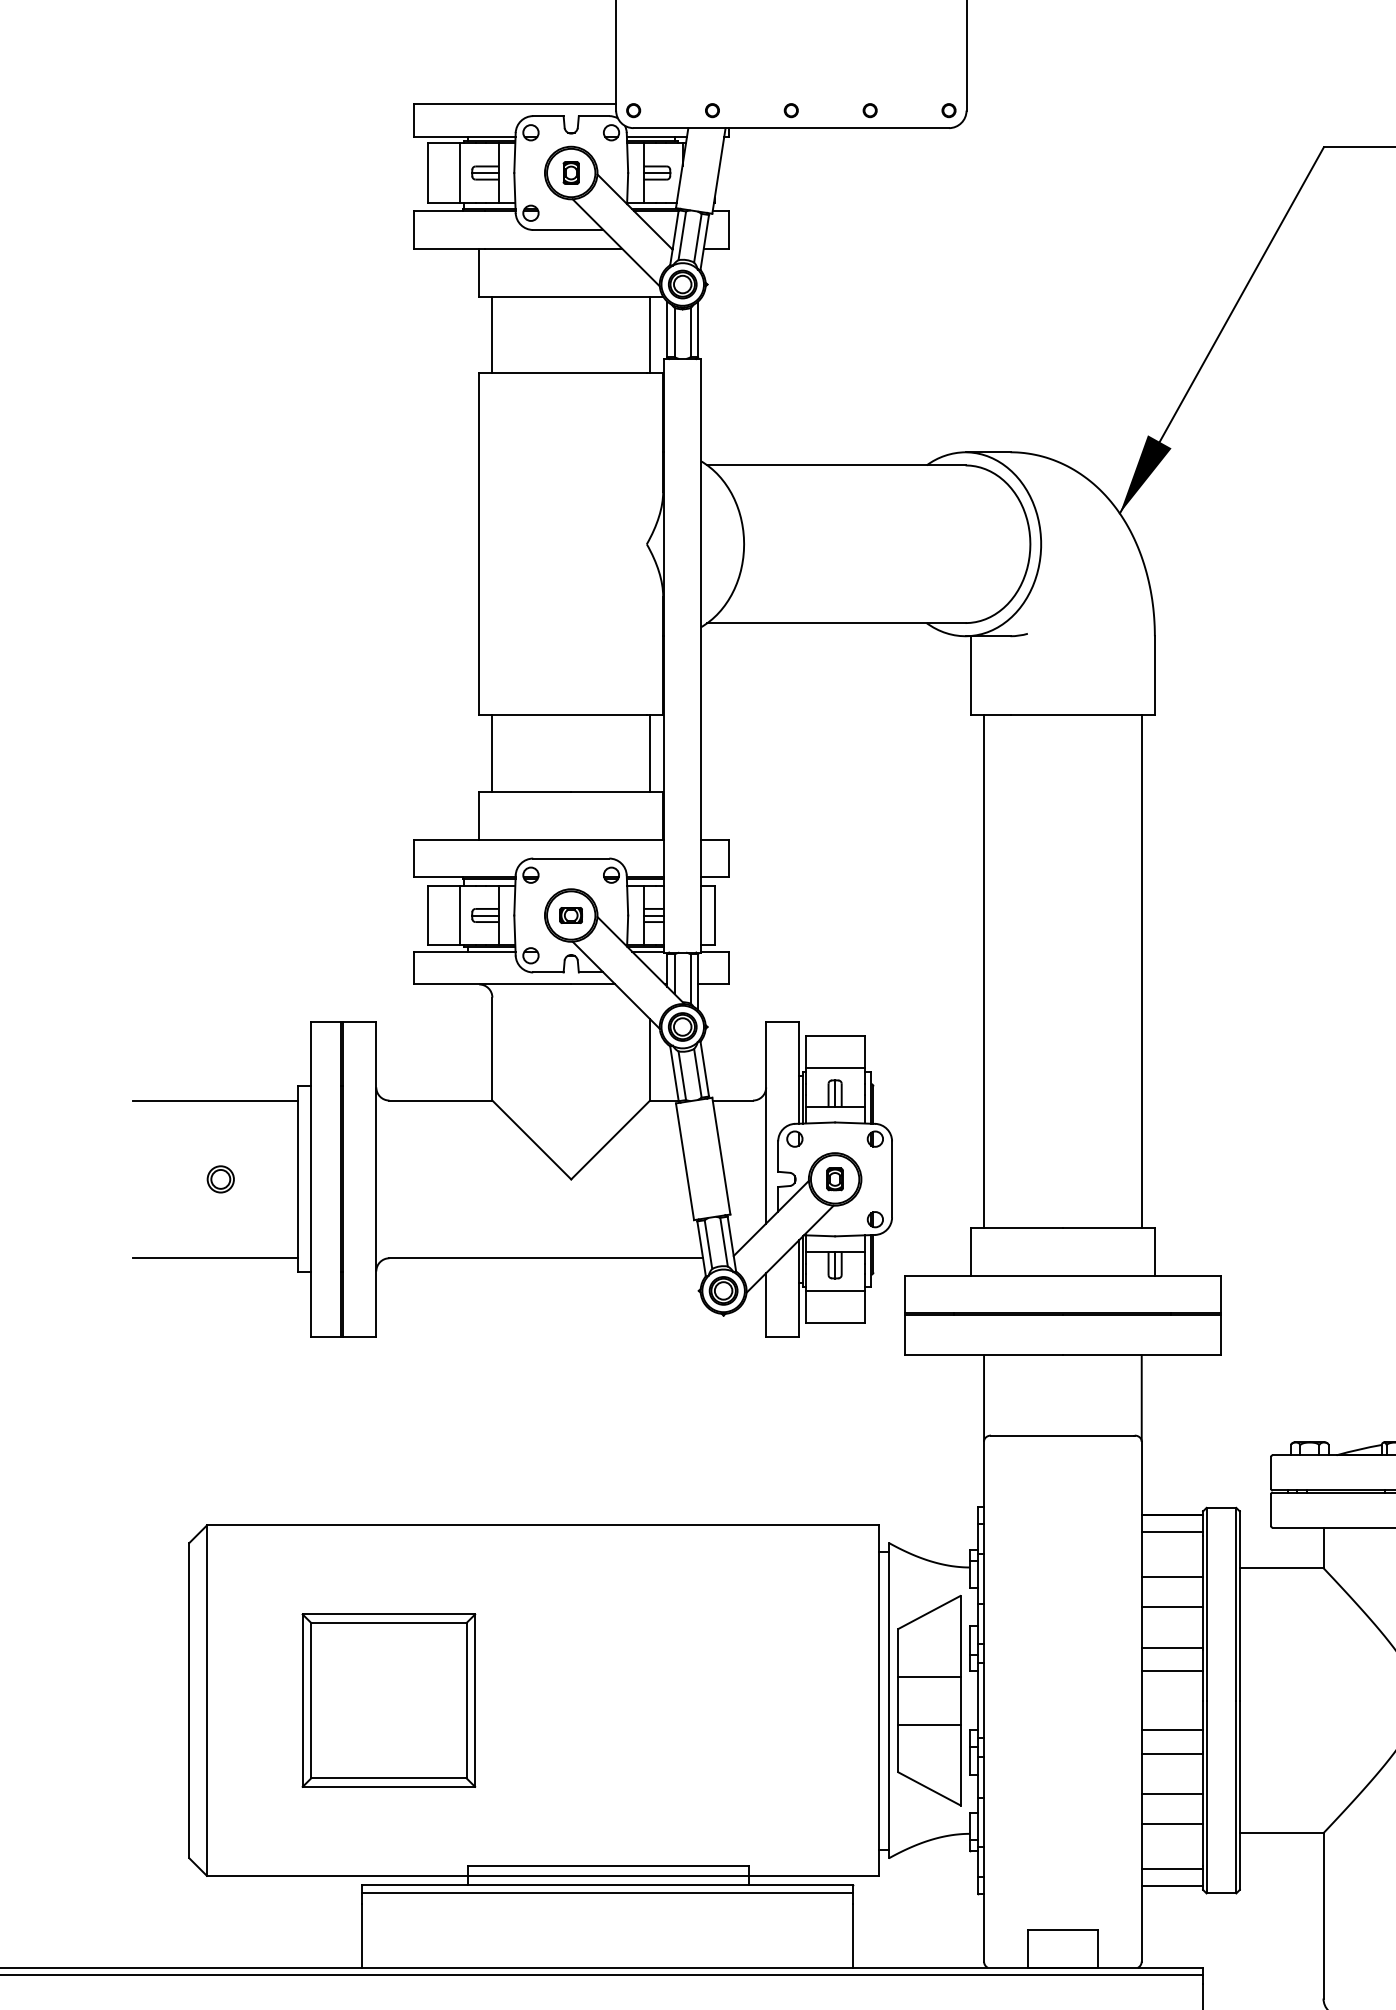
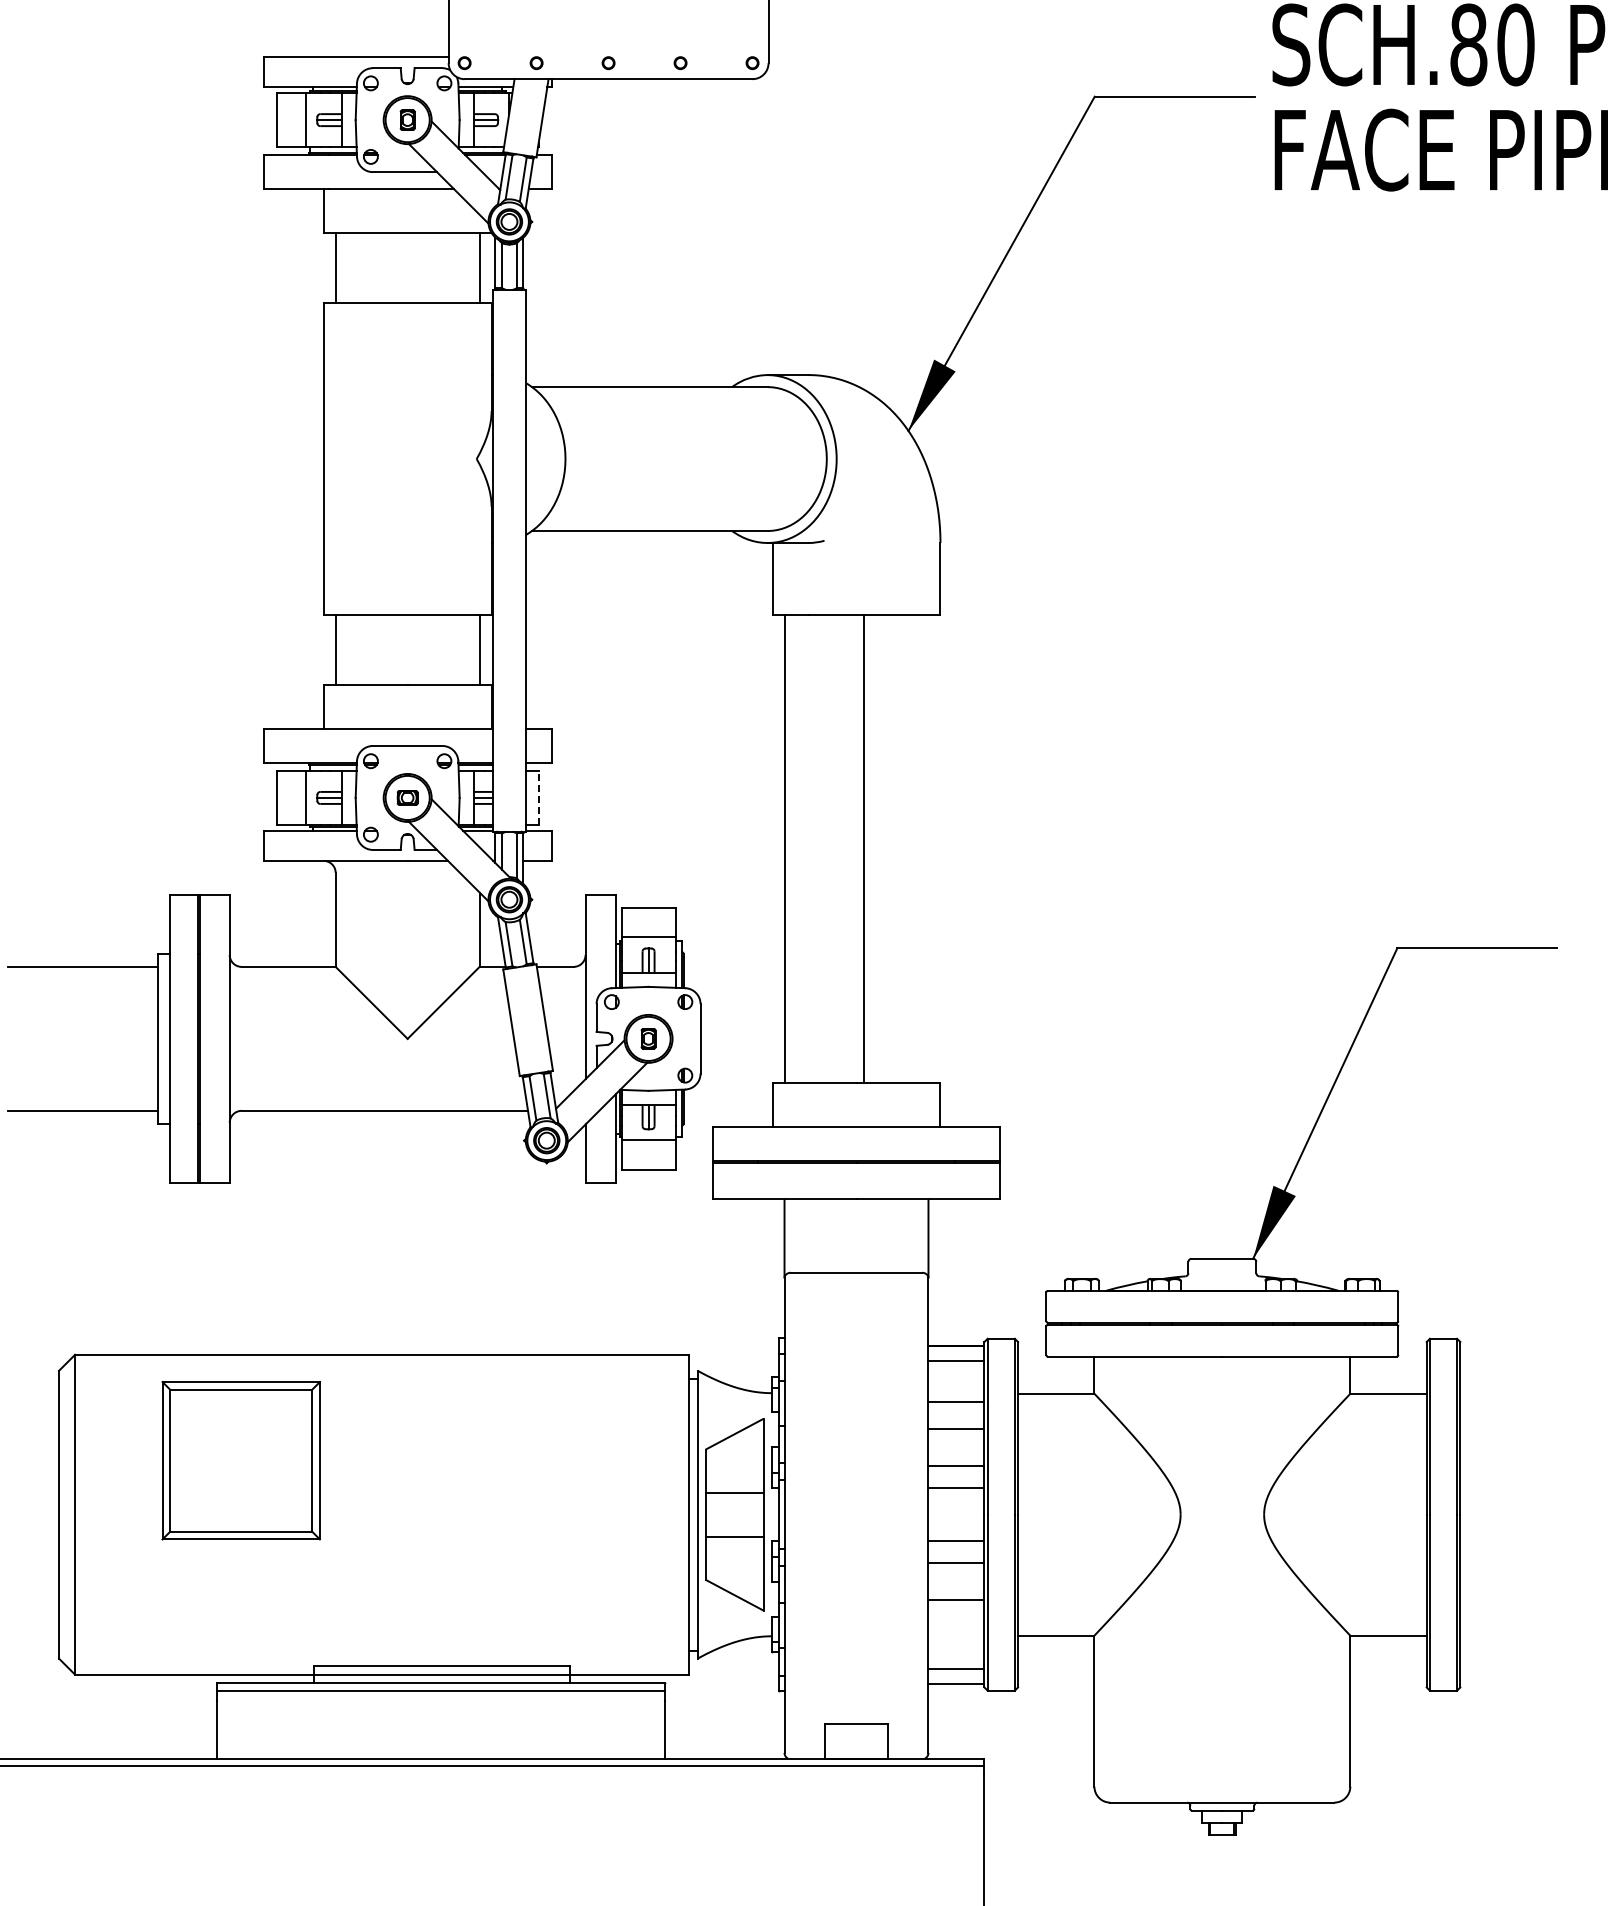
line: (714, 915) -> (538, 797), solid -> dashed
line: (1141, 970) -> (864, 848), moved
part: (220, 1179) -> (87, 1038), removed
part: (388, 1700) -> (240, 1460), moved
line: (1172, 1824) -> (956, 1627), removed

